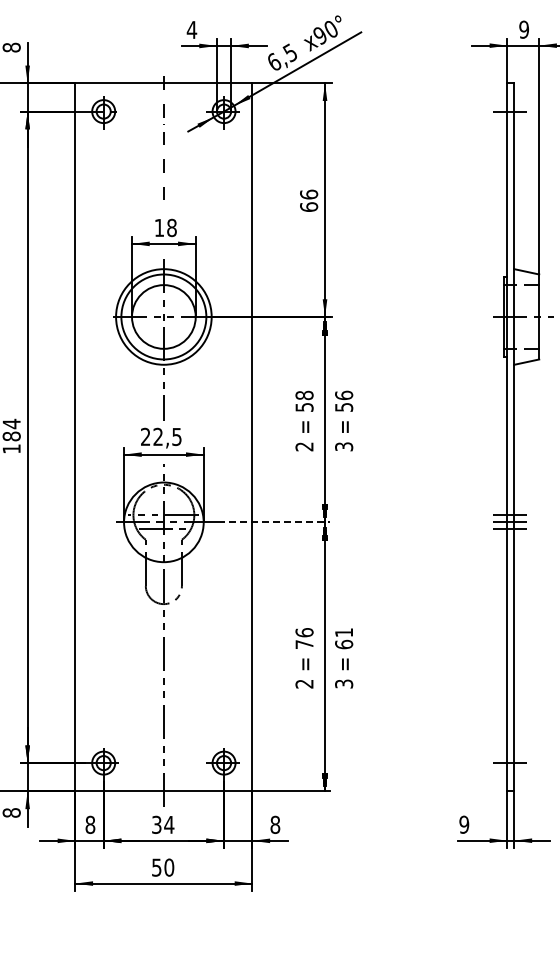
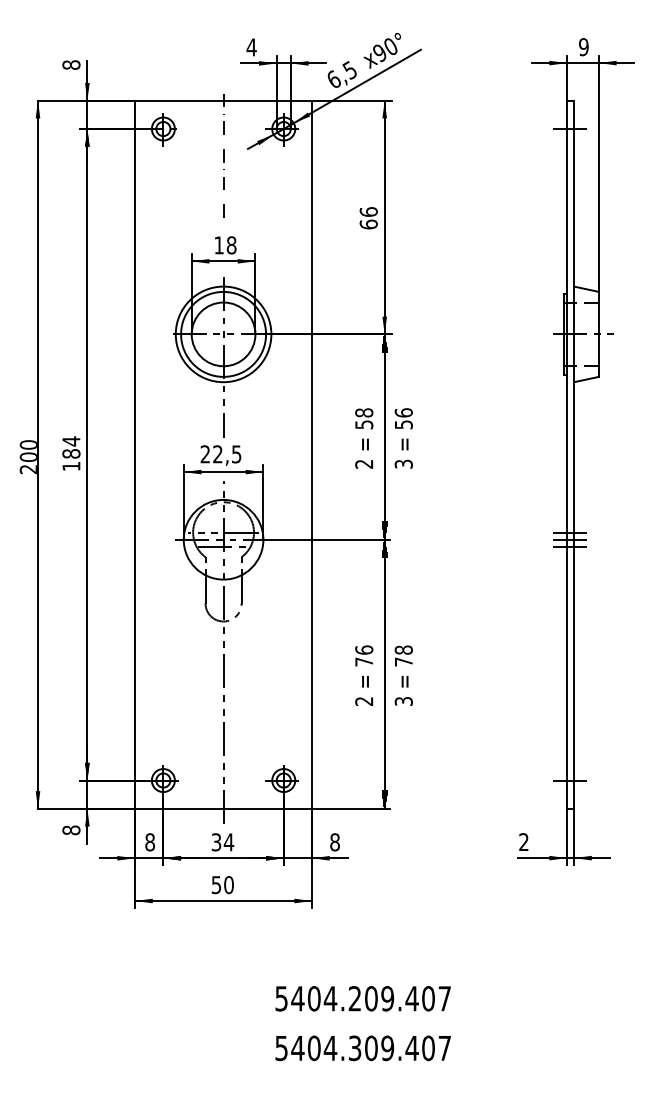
line: (274, 522) -> (334, 539), dashed -> solid
text: (343, 638) -> (403, 655), 61 -> 78
text: (463, 825) -> (523, 842), 9 -> 2

